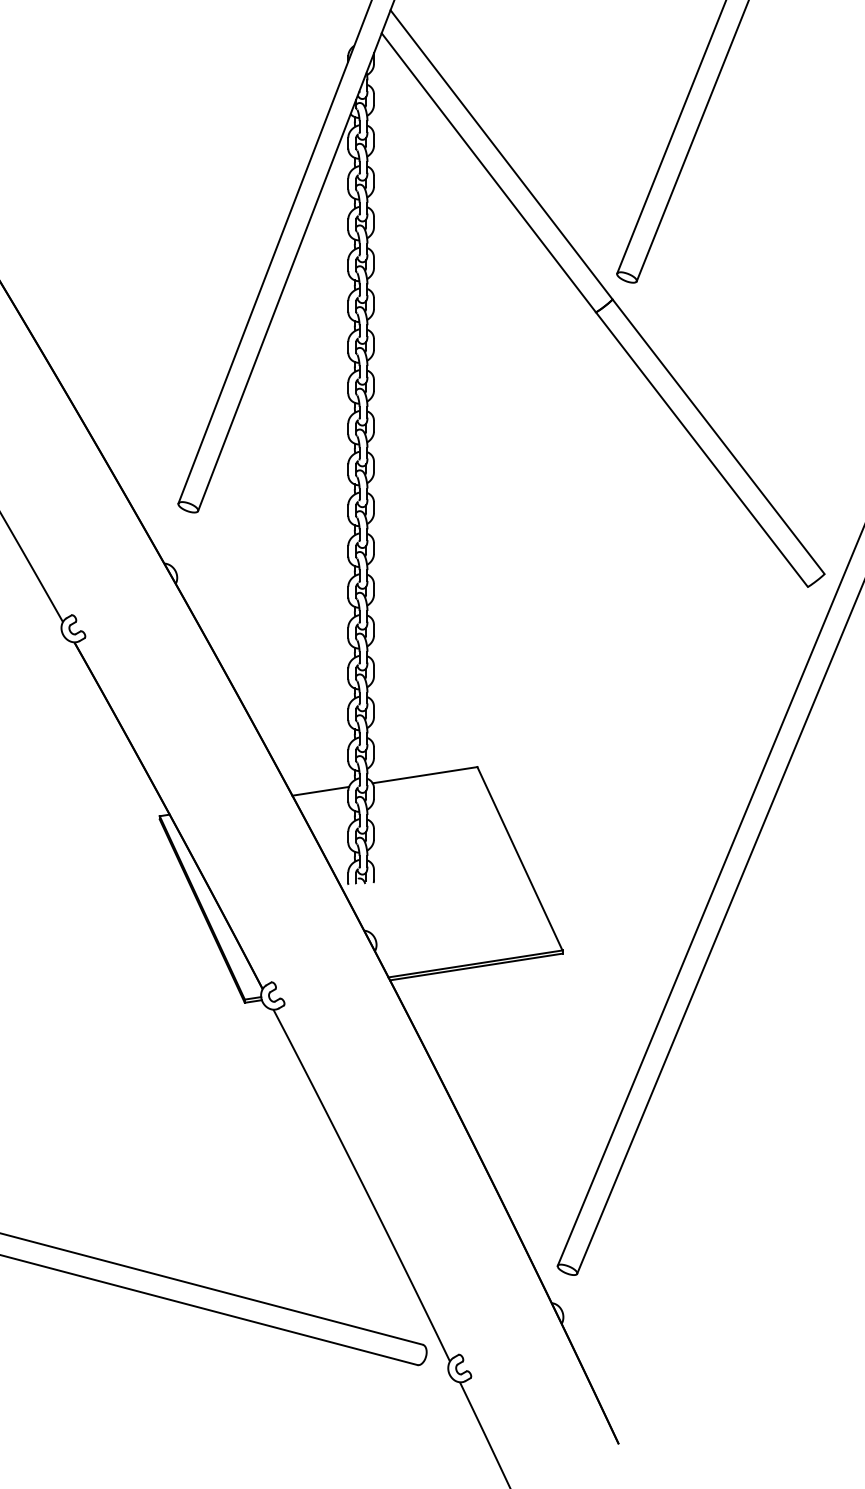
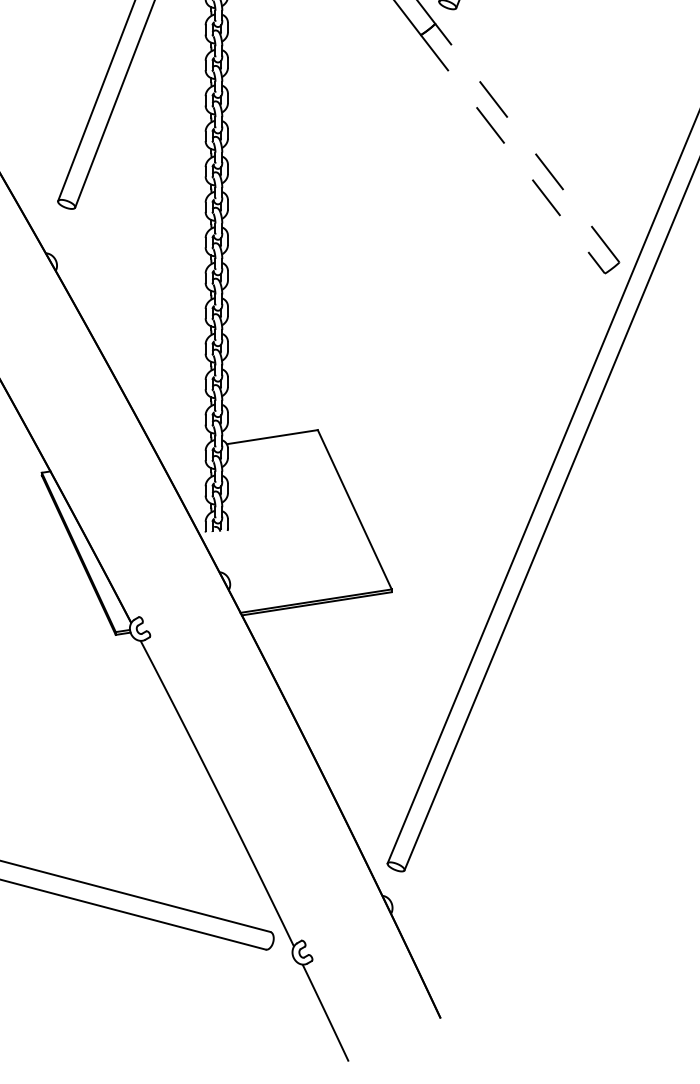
line: (718, 436) -> (527, 142), solid -> dashed
line: (702, 449) -> (513, 154), solid -> dashed
line: (320, 790) -> (181, 450), removed

